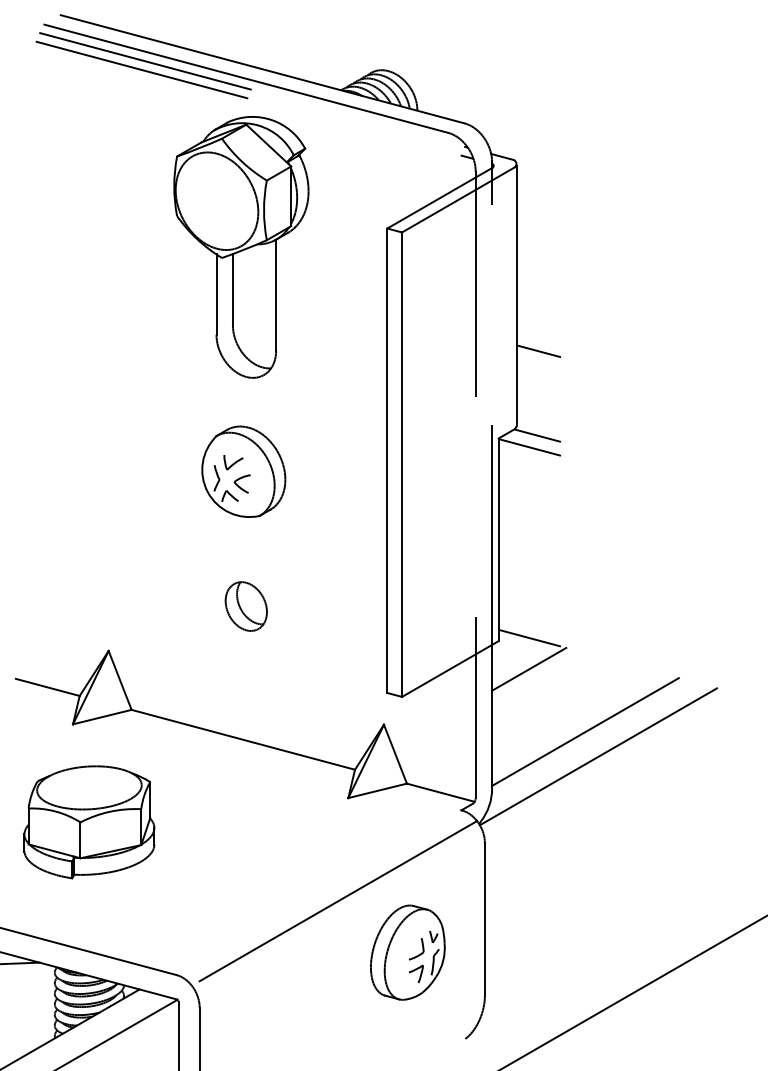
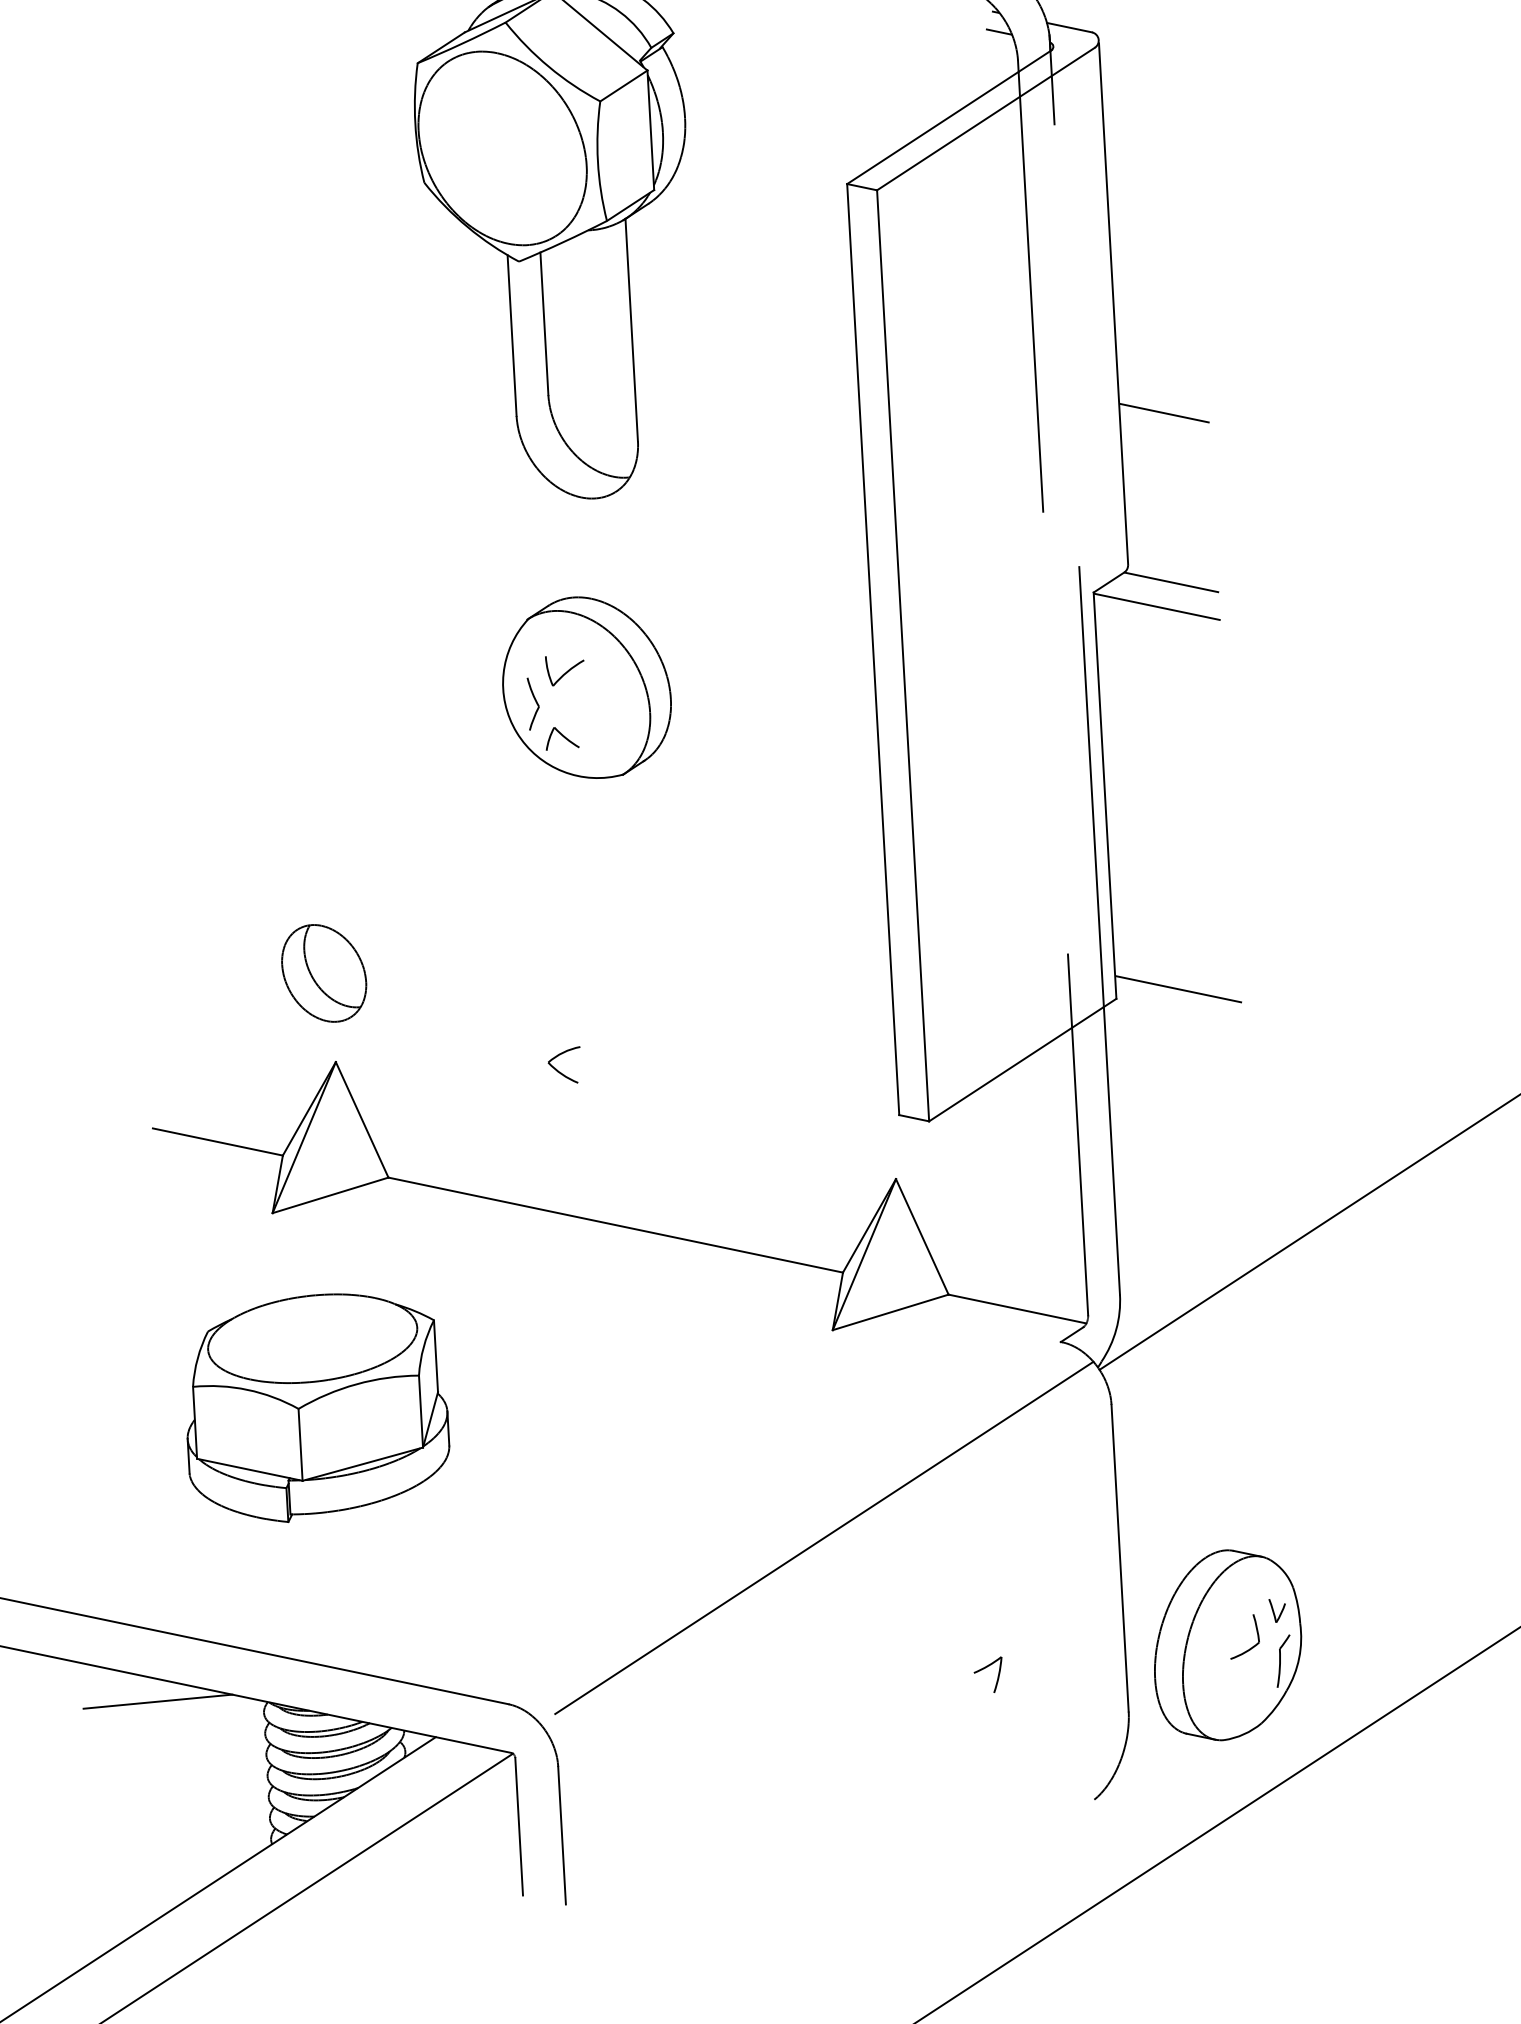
part: (241, 483) -> (562, 1064), moved
part: (245, 606) -> (322, 973), moved
line: (529, 668) -> (1181, 1050), removed
line: (585, 731) -> (1300, 1170), removed
part: (407, 952) -> (1226, 1644), moved

